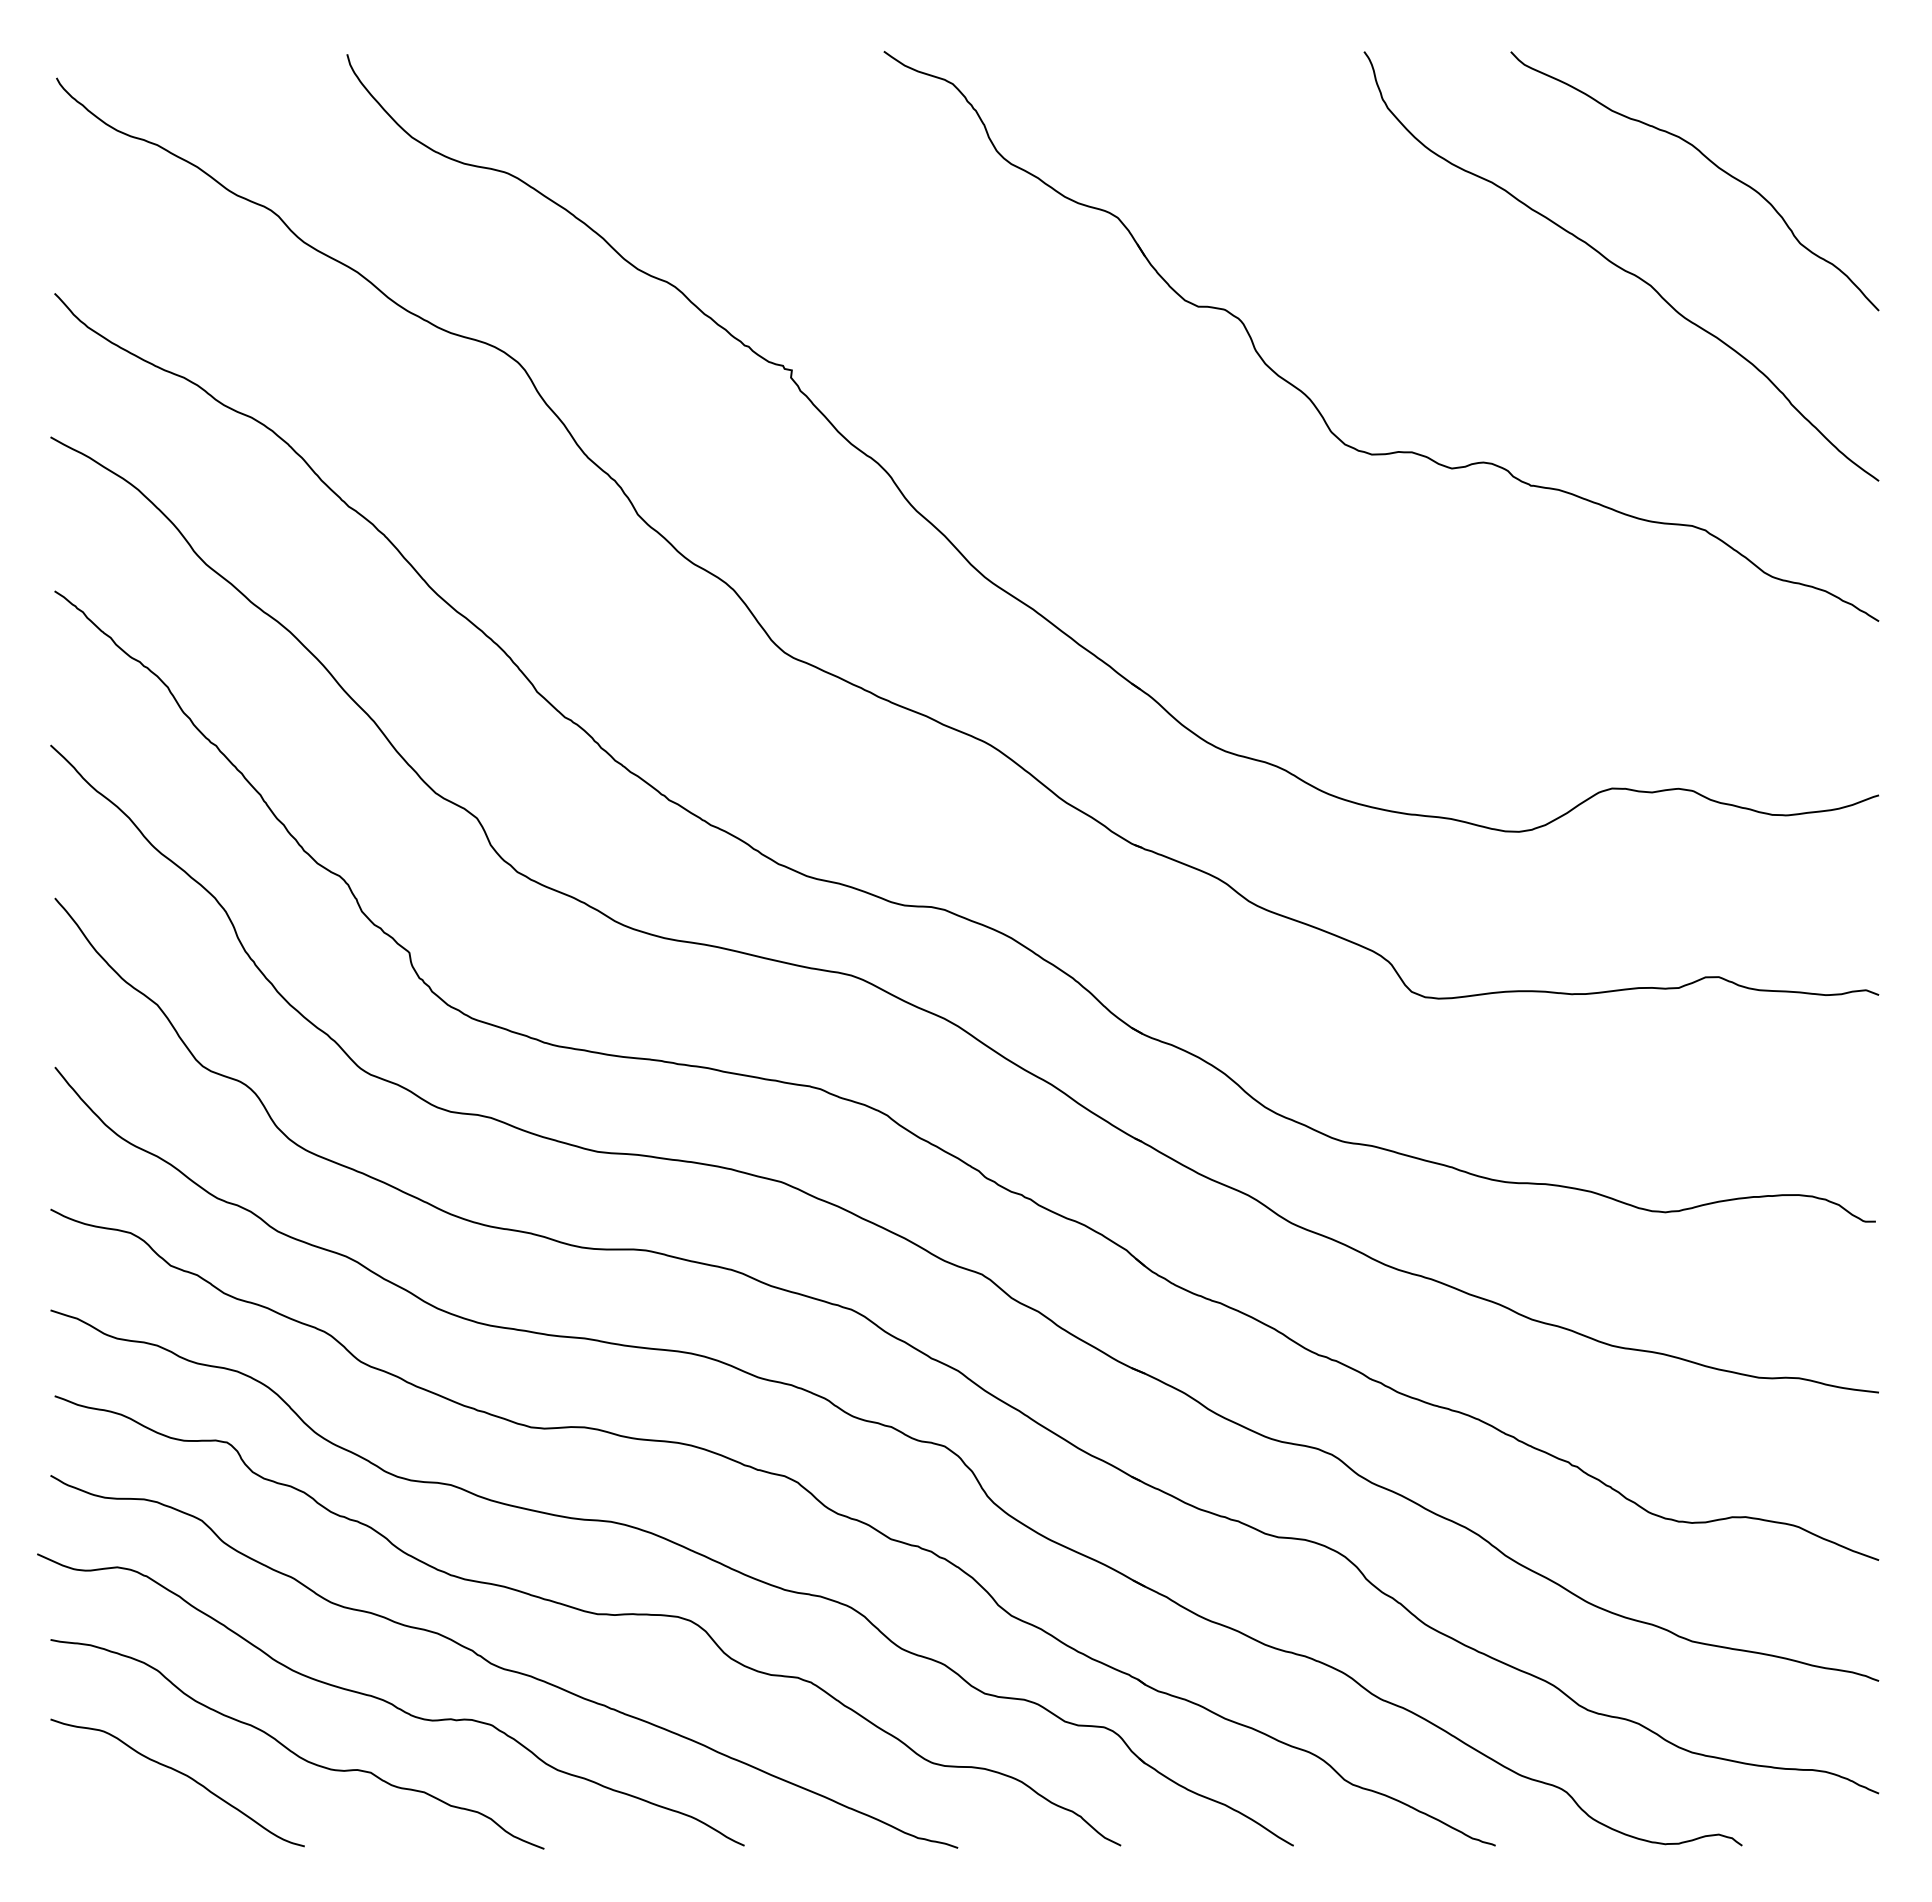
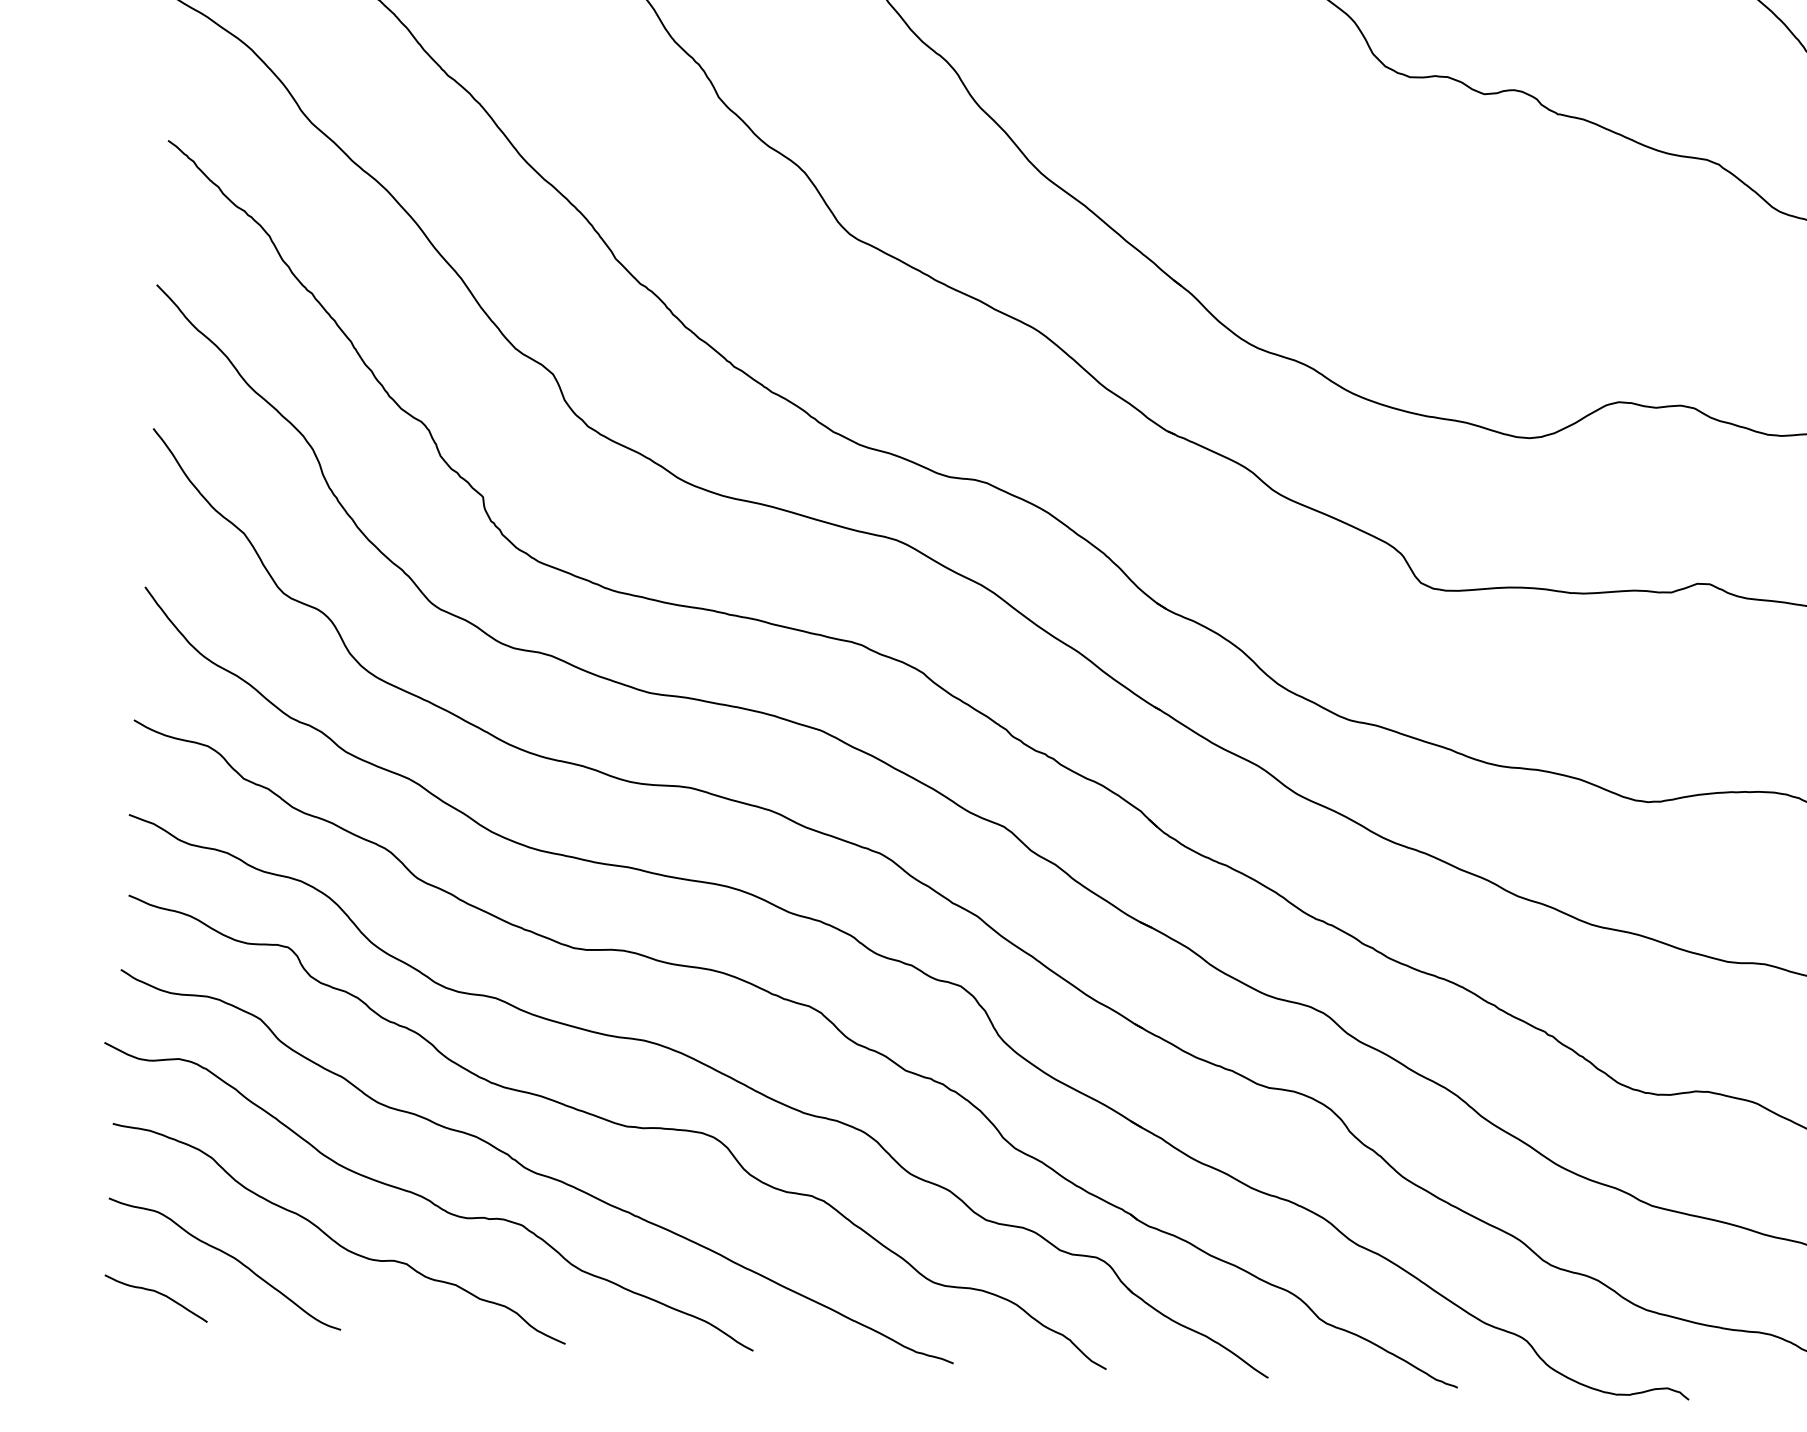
curve: (109, 1818) -> (159, 1294), added

